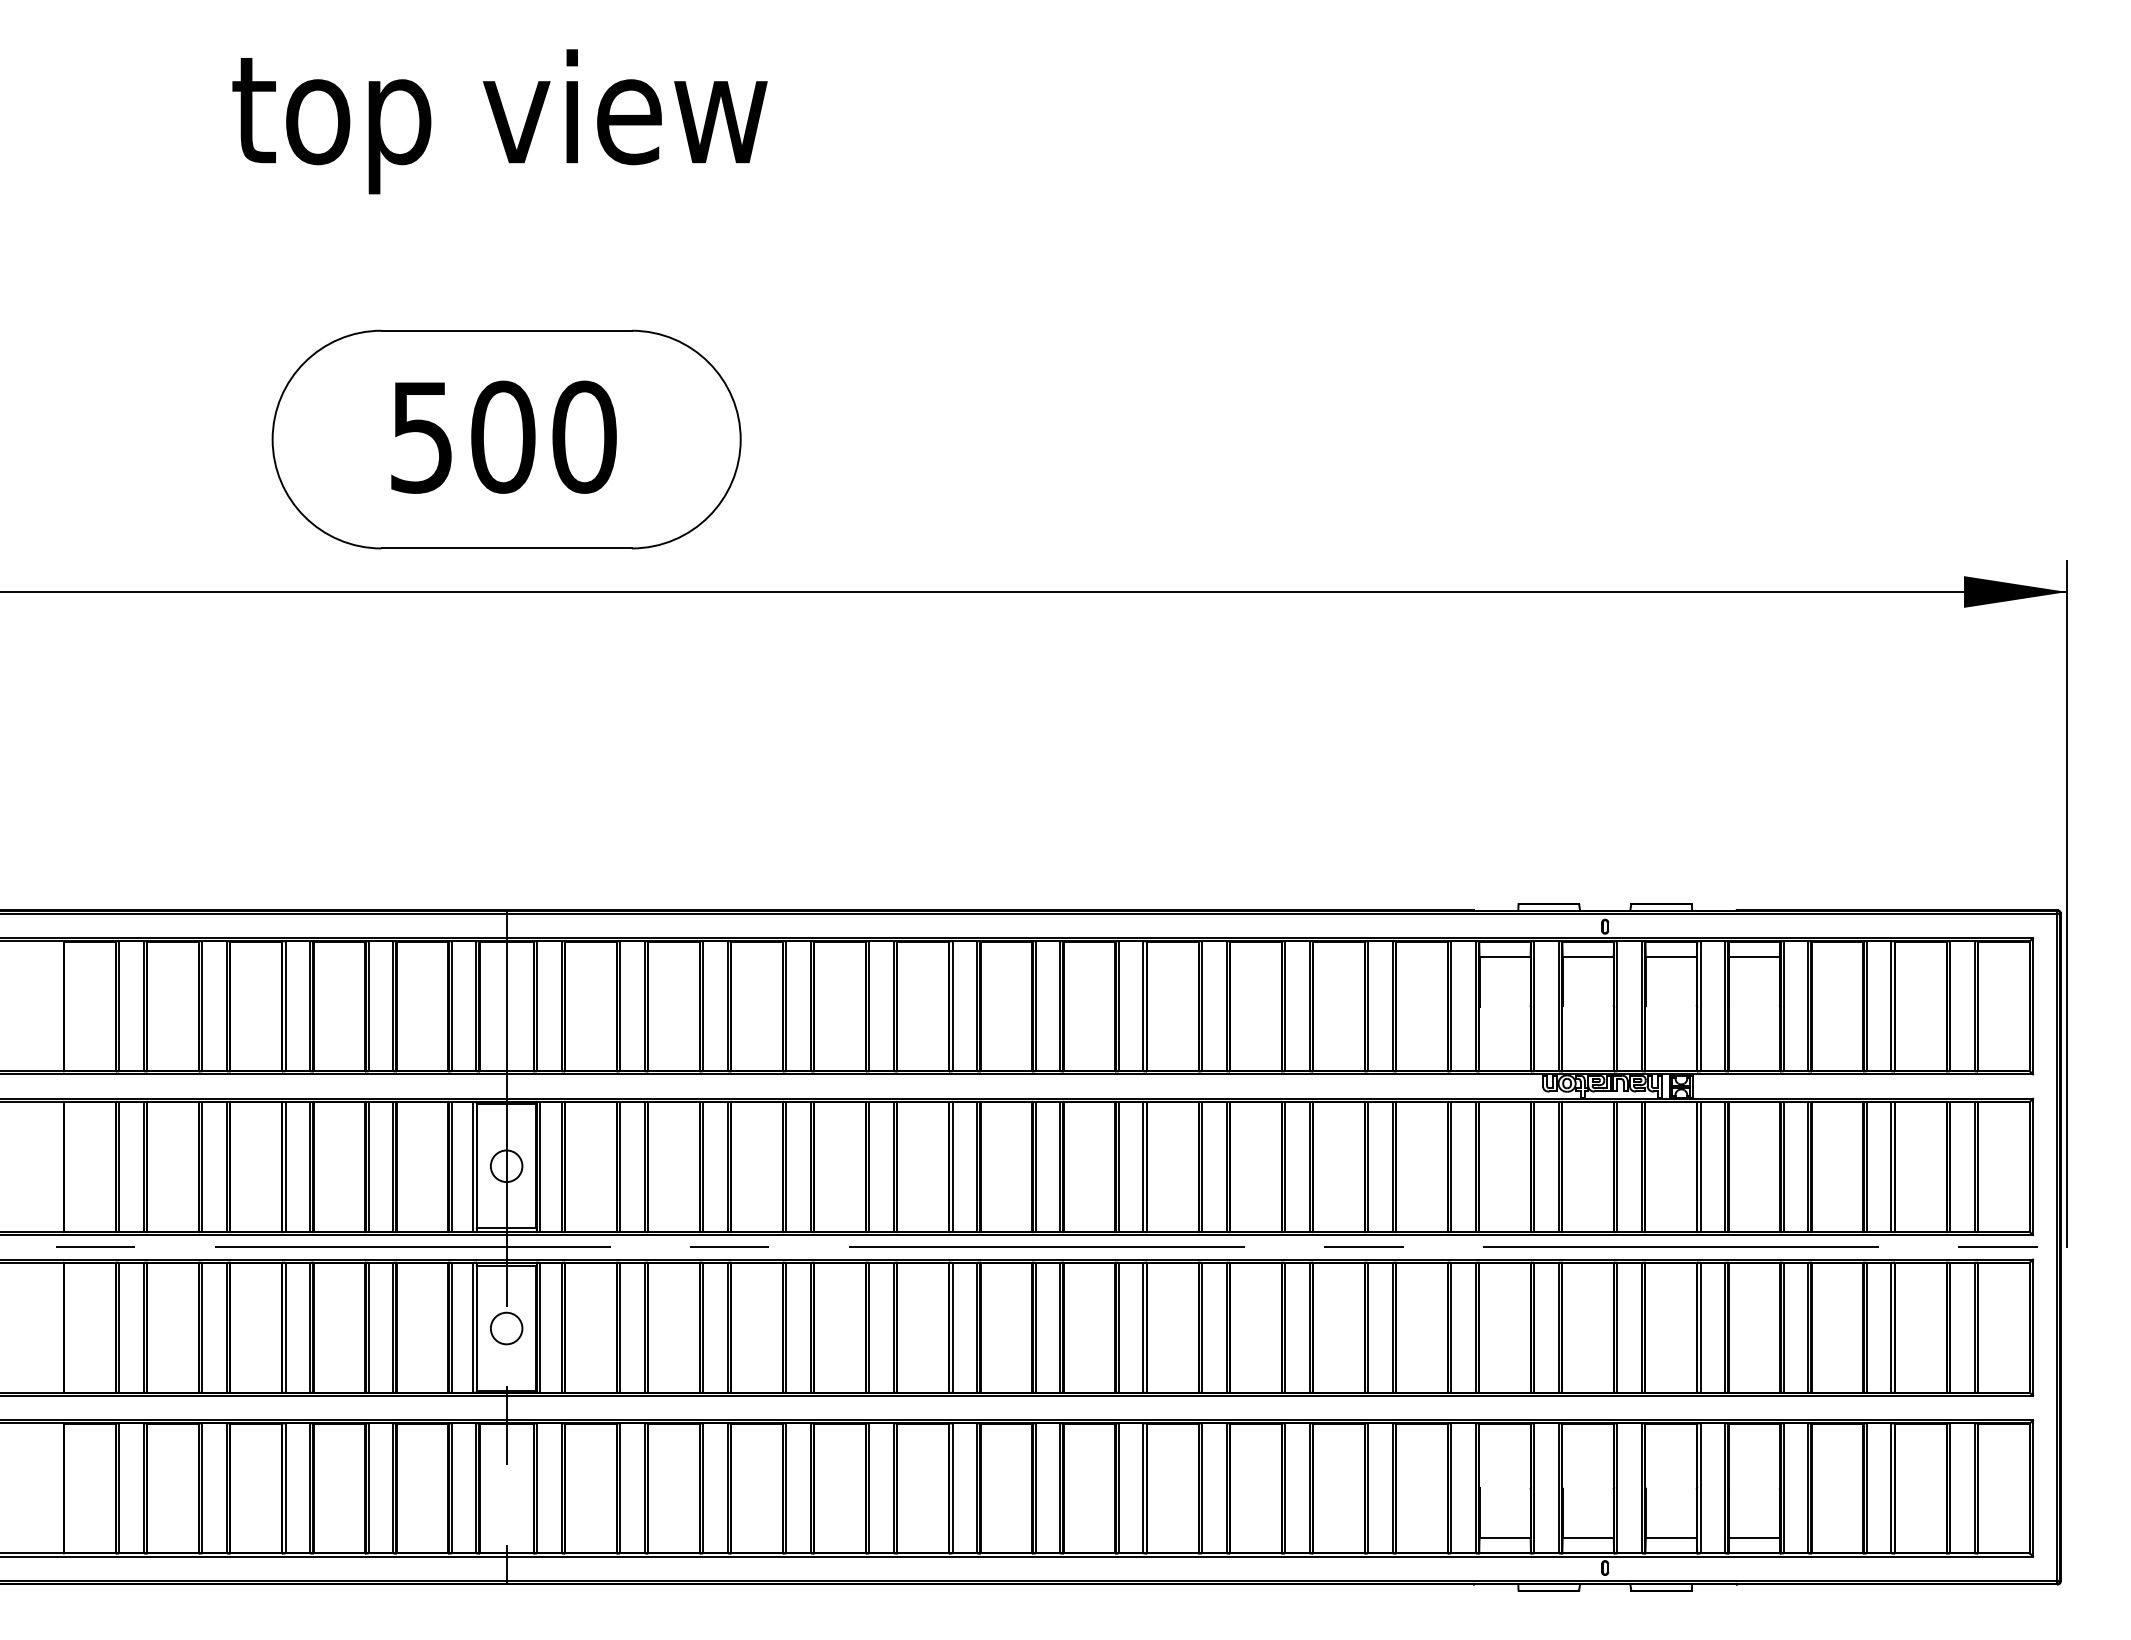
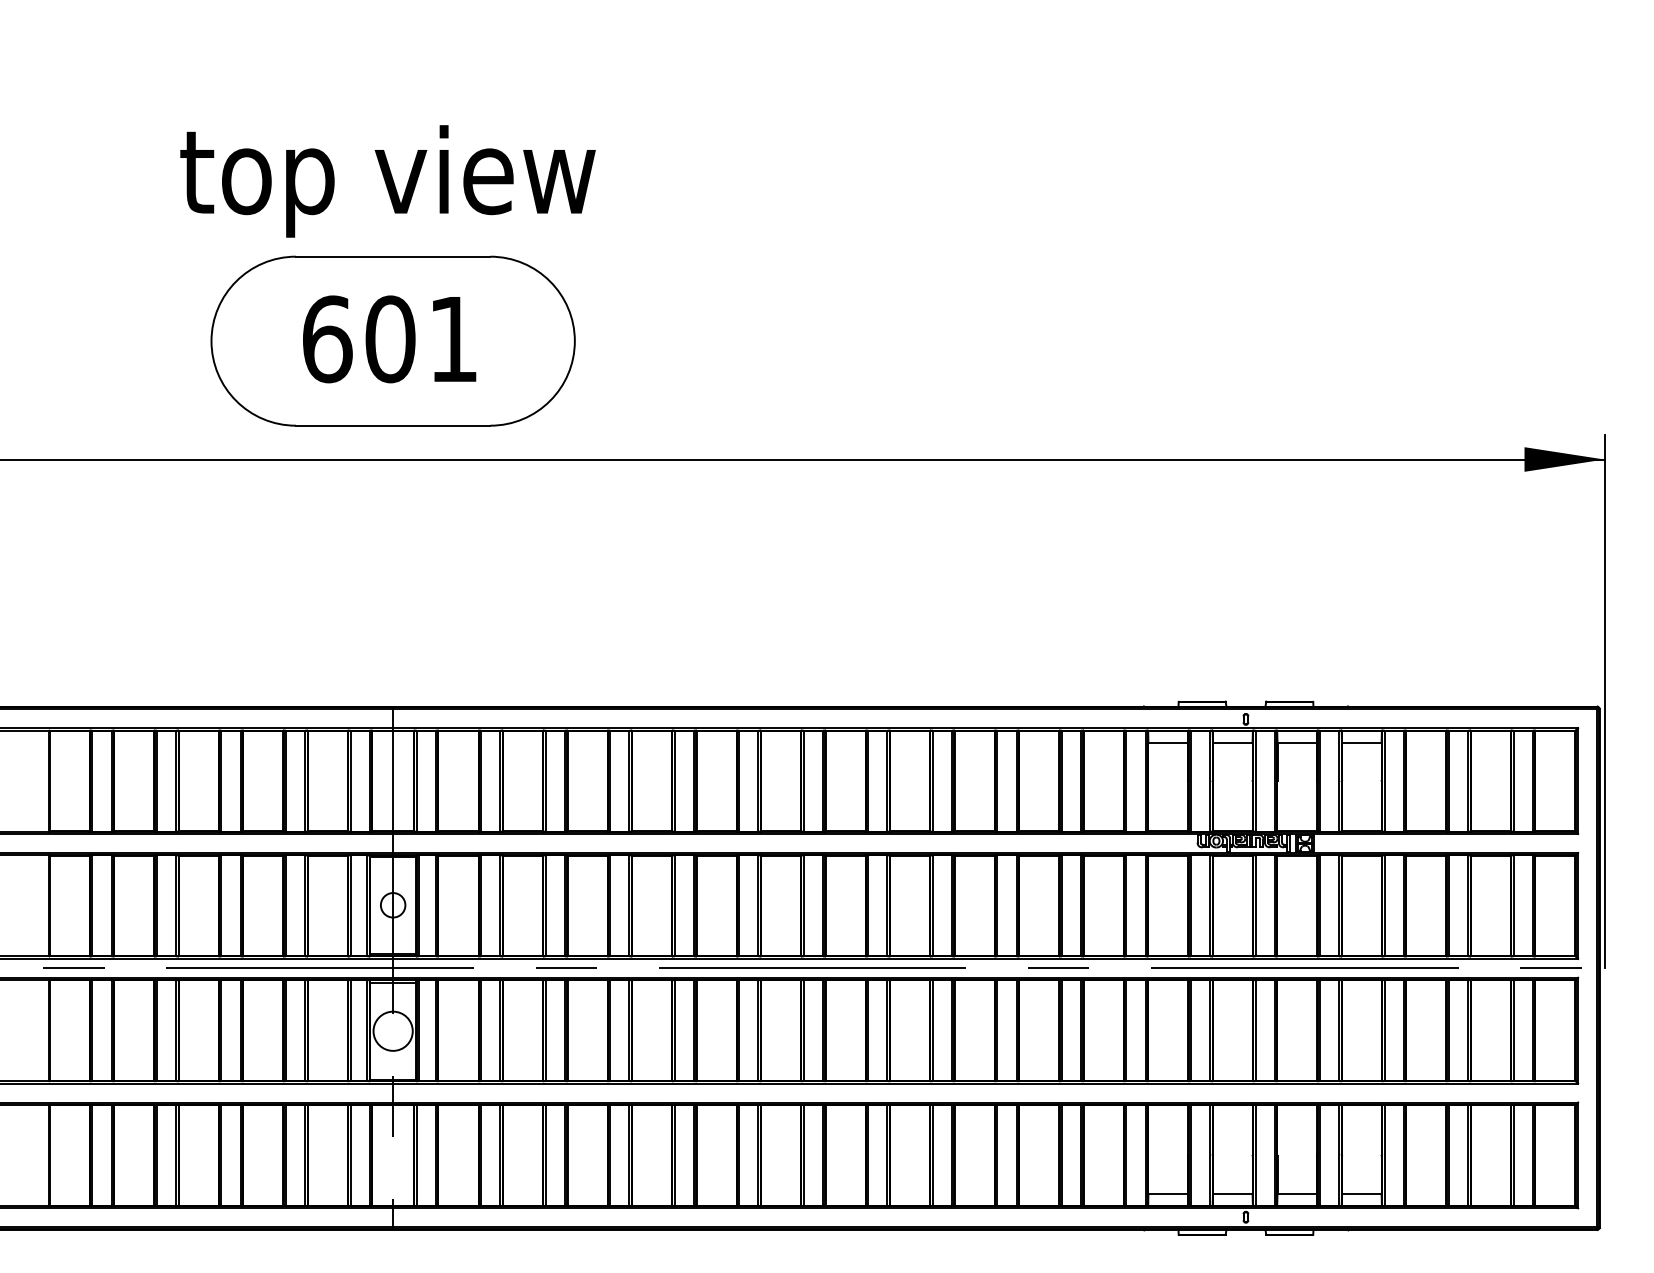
text: (499, 121) -> (387, 181), moved
text: (503, 436) -> (390, 338), 500 -> 601
circle: (506, 1328) -> (393, 1031), size x1.6

